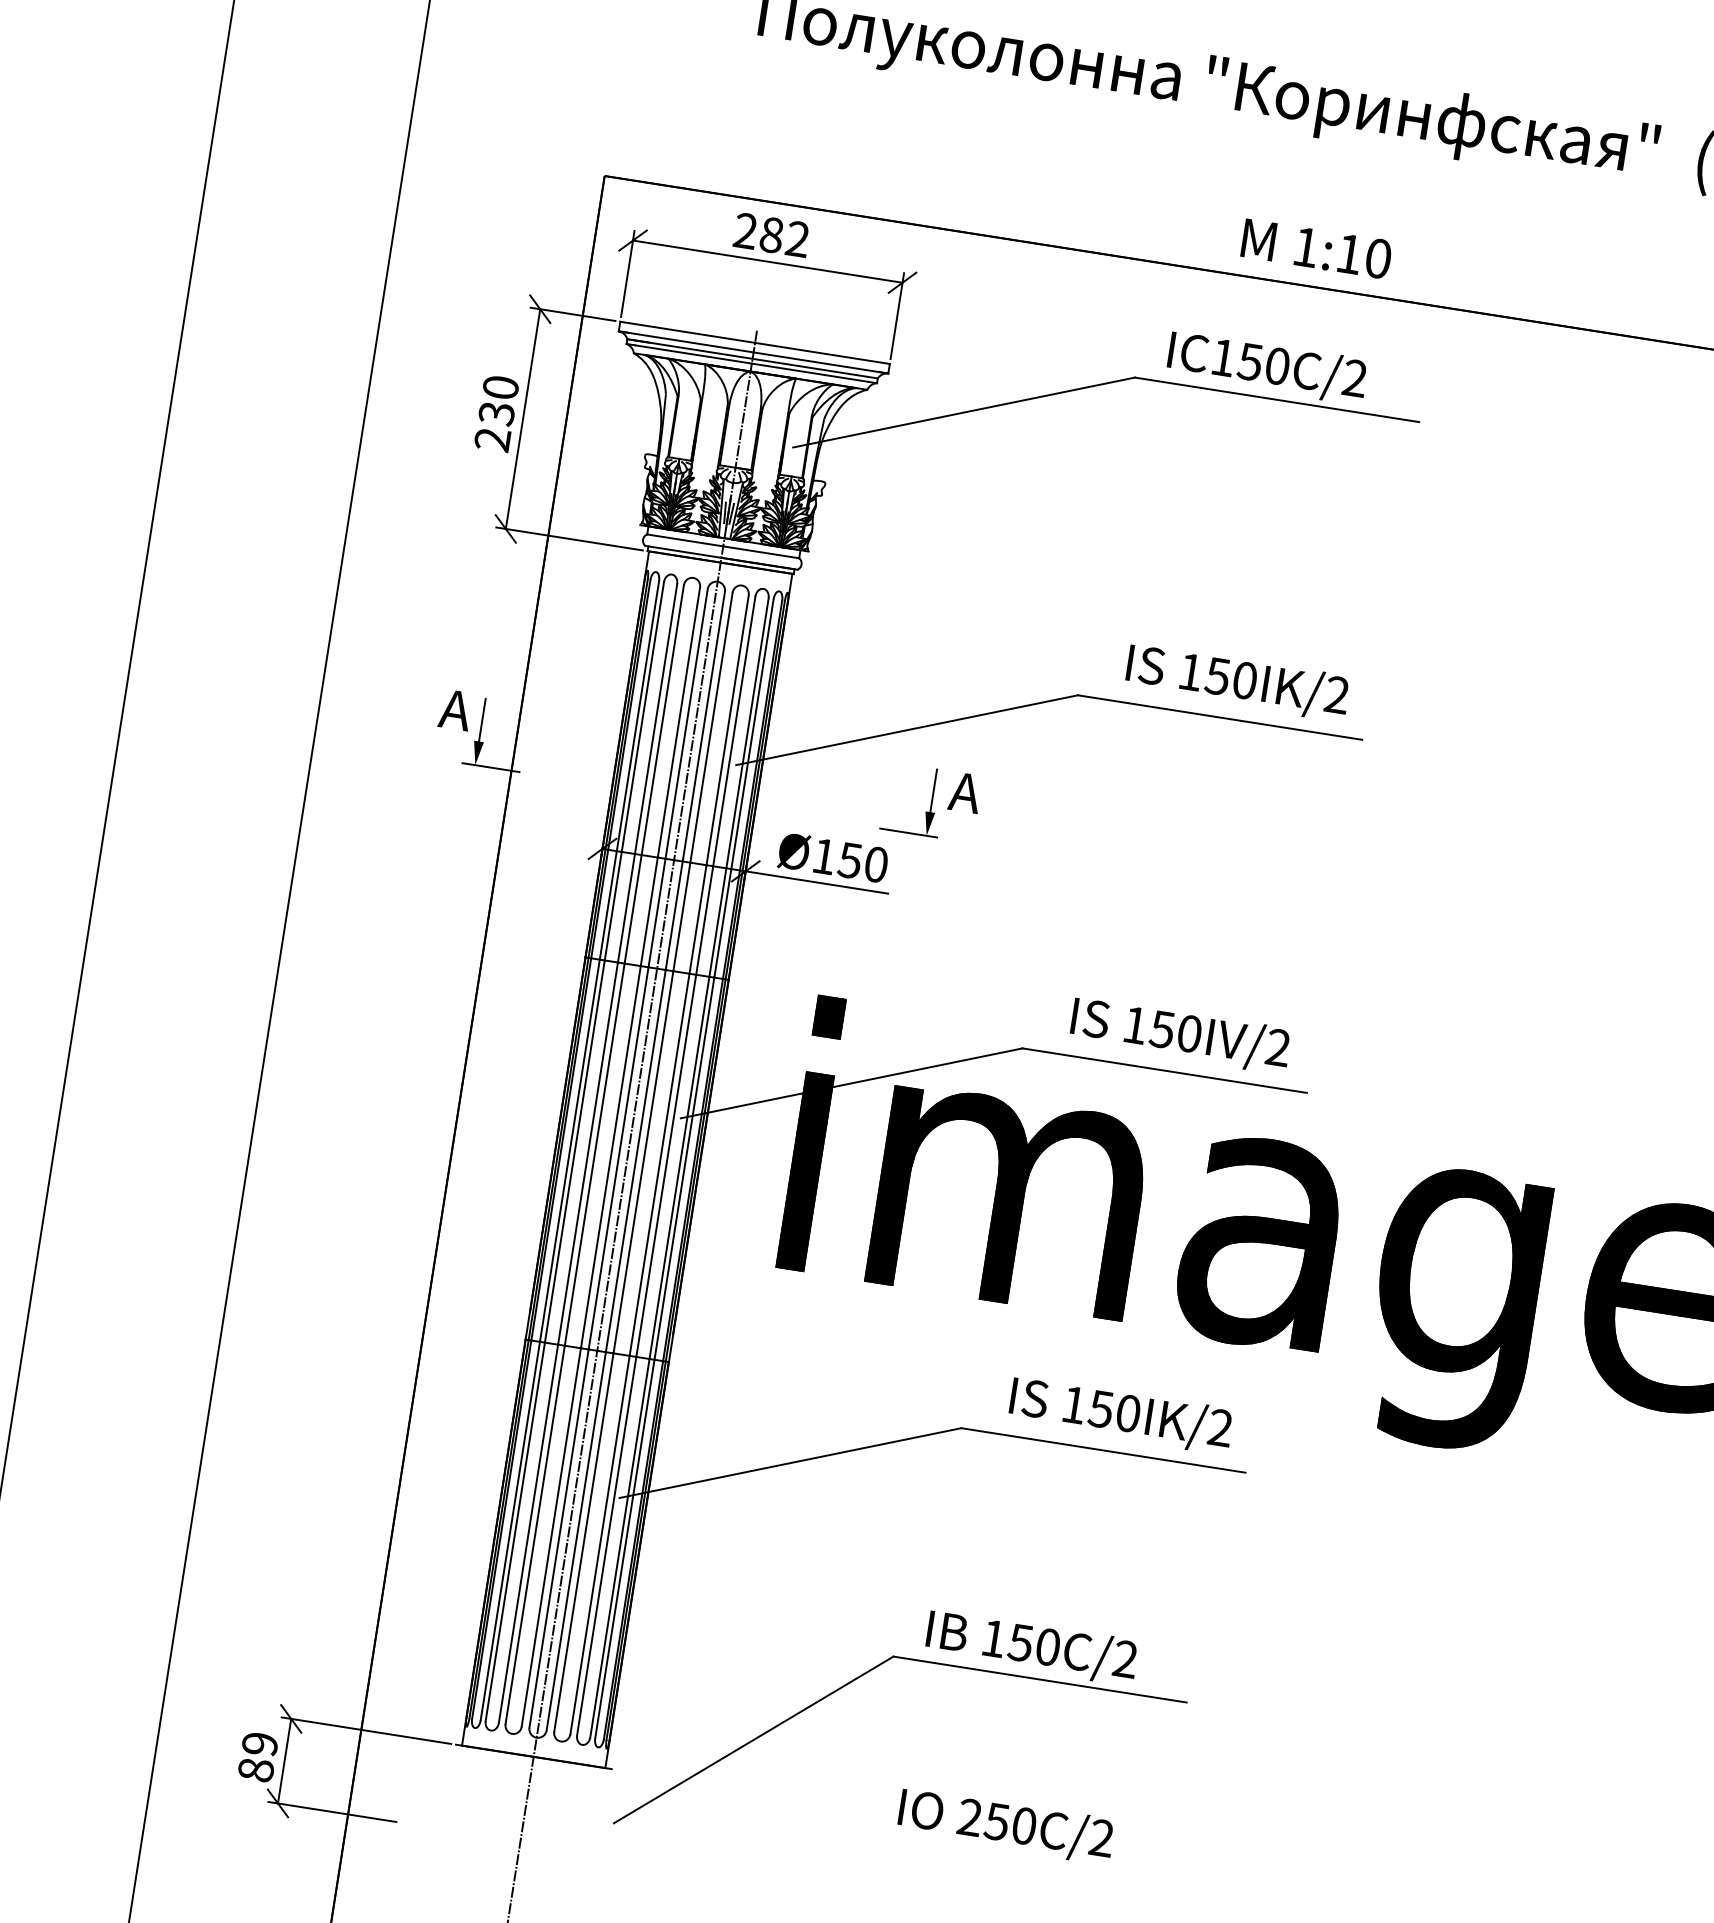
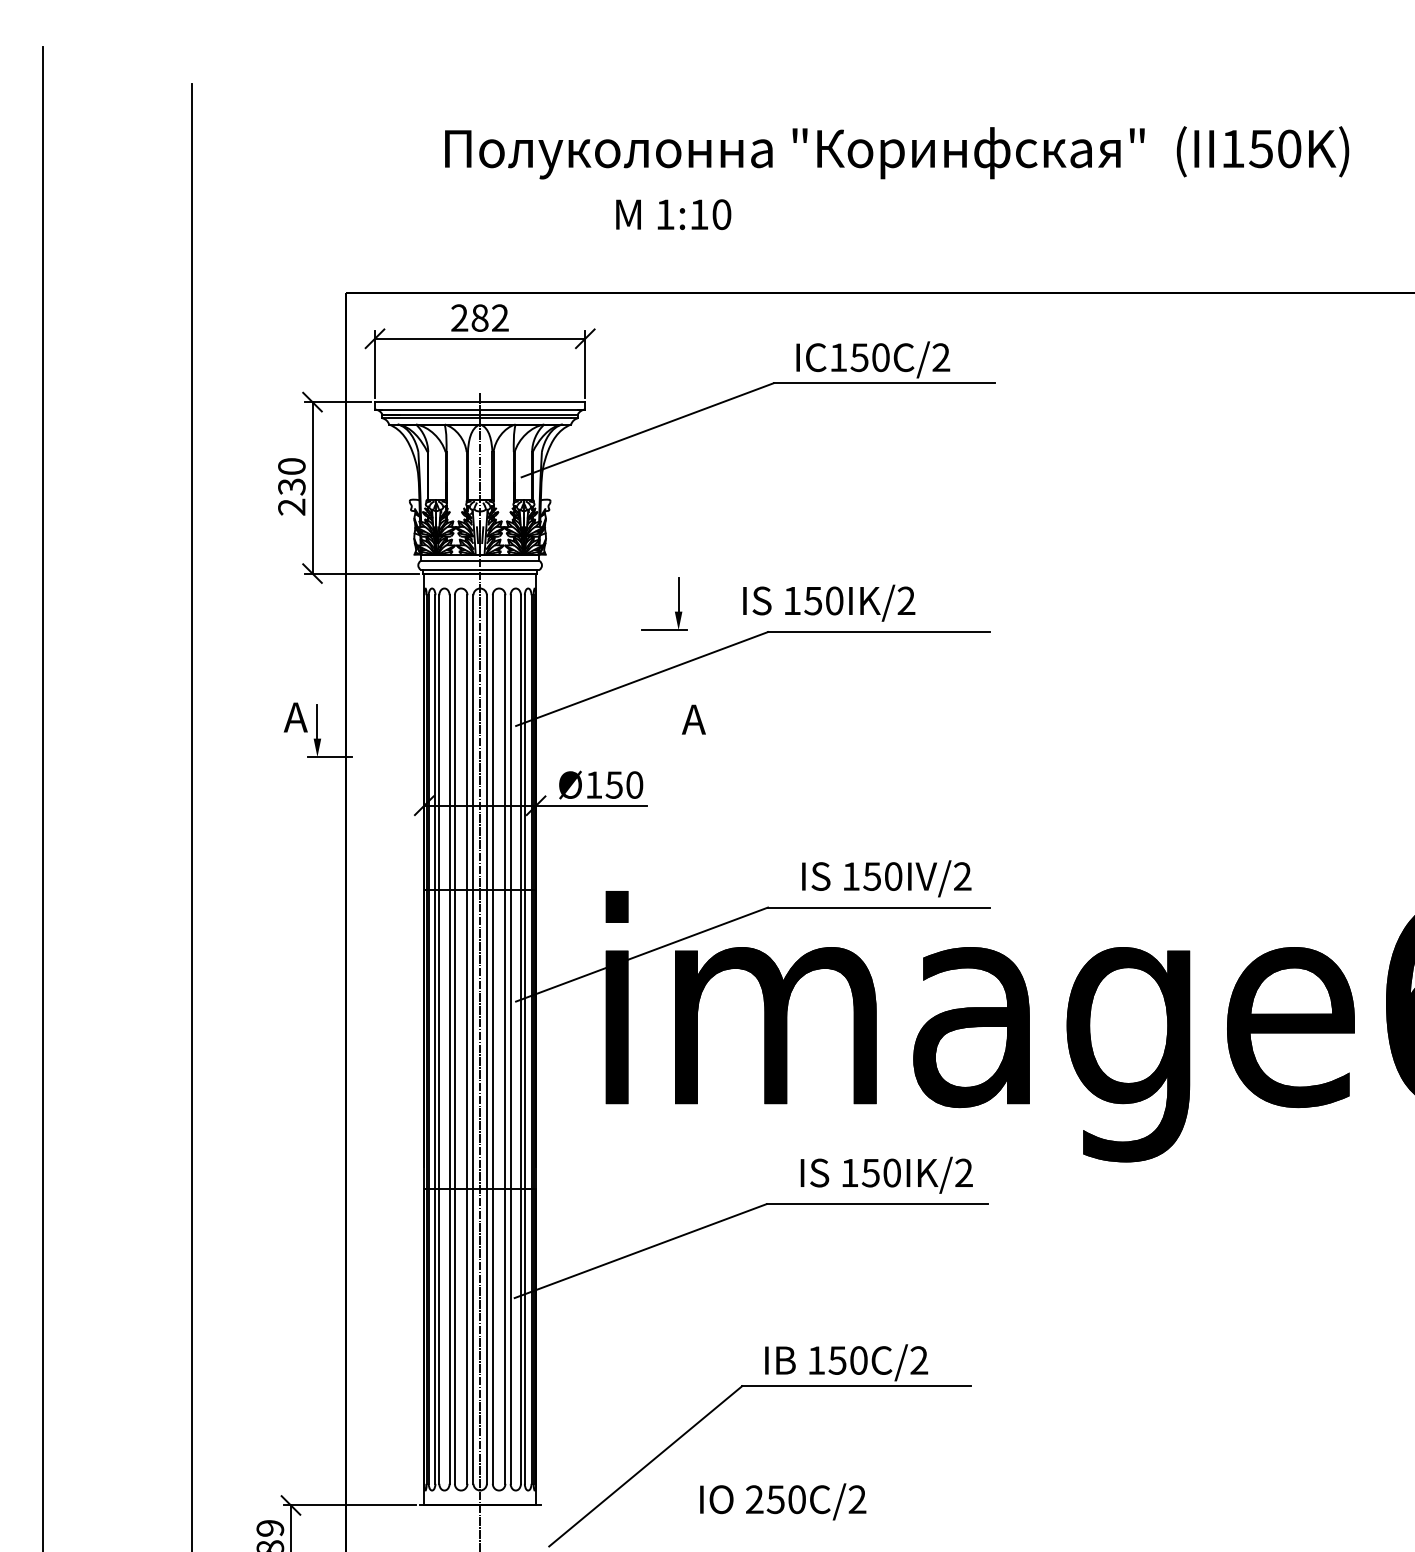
text: (1316, 248) -> (673, 214), moved
text: (1238, 681) -> (829, 602), moved
part: (926, 811) -> (675, 611), moved
text: (1006, 1825) -> (783, 1501), moved

